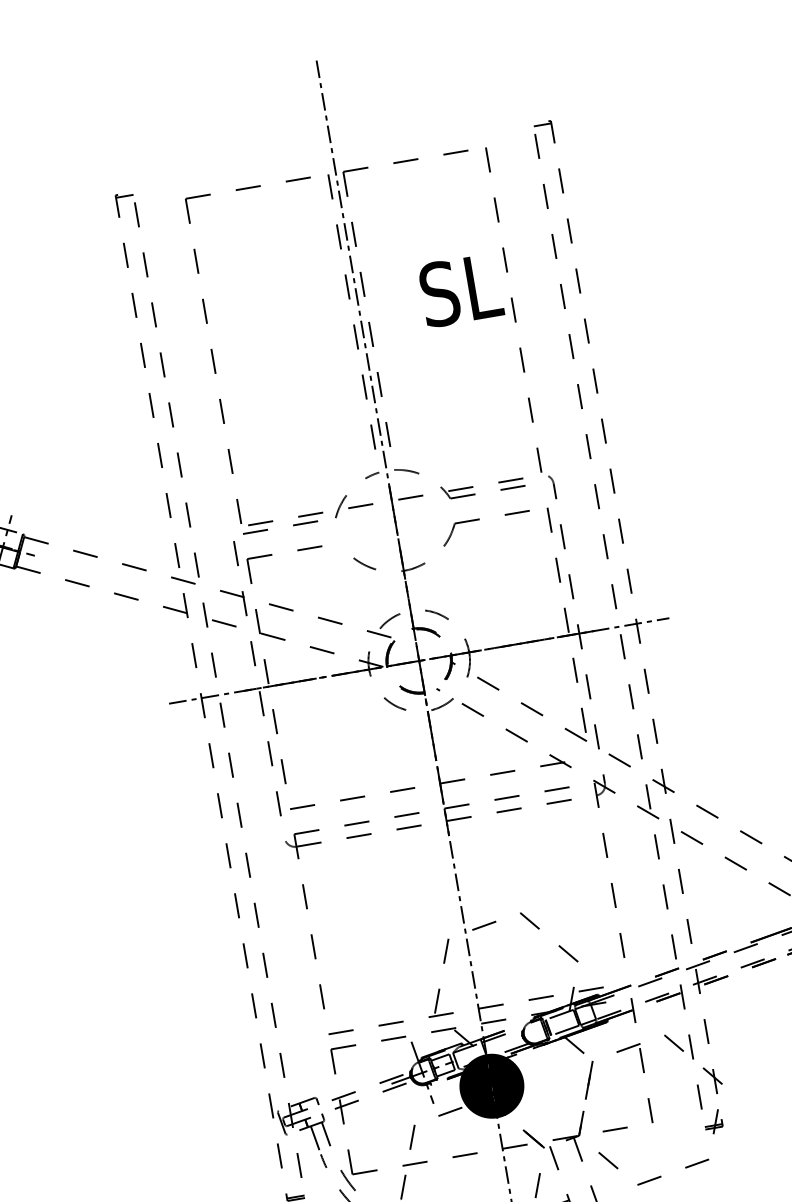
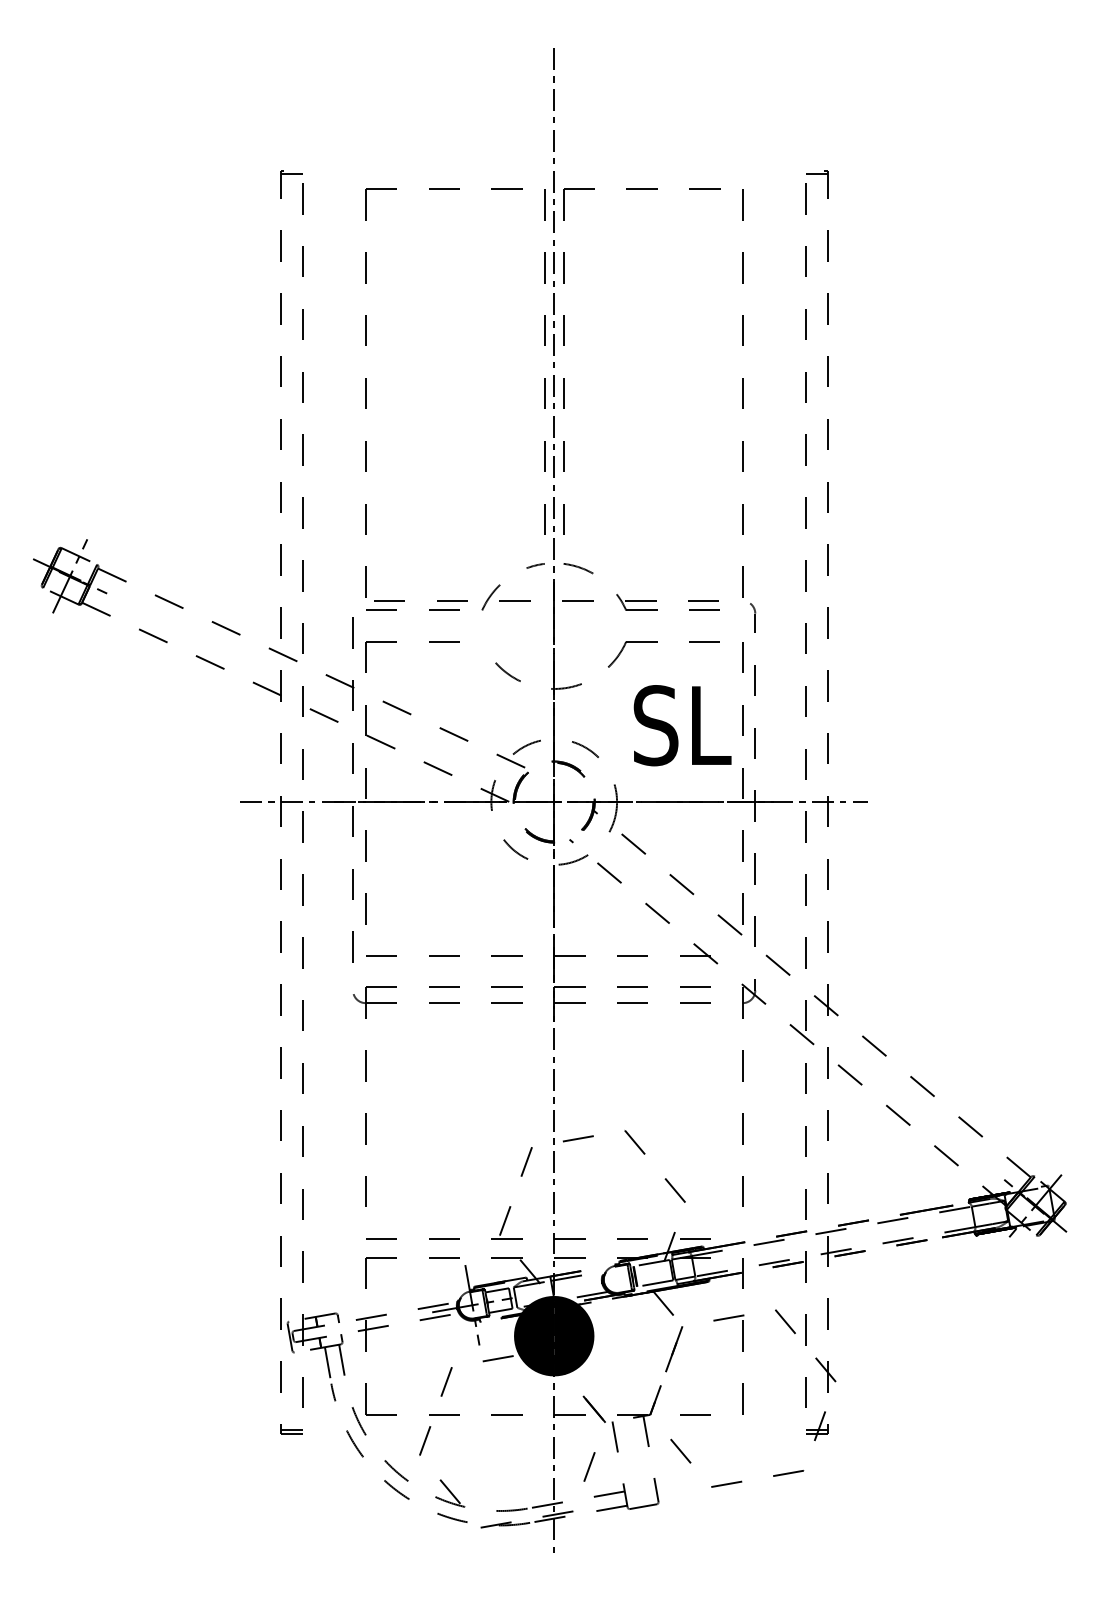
text: (460, 290) -> (682, 725), moved

